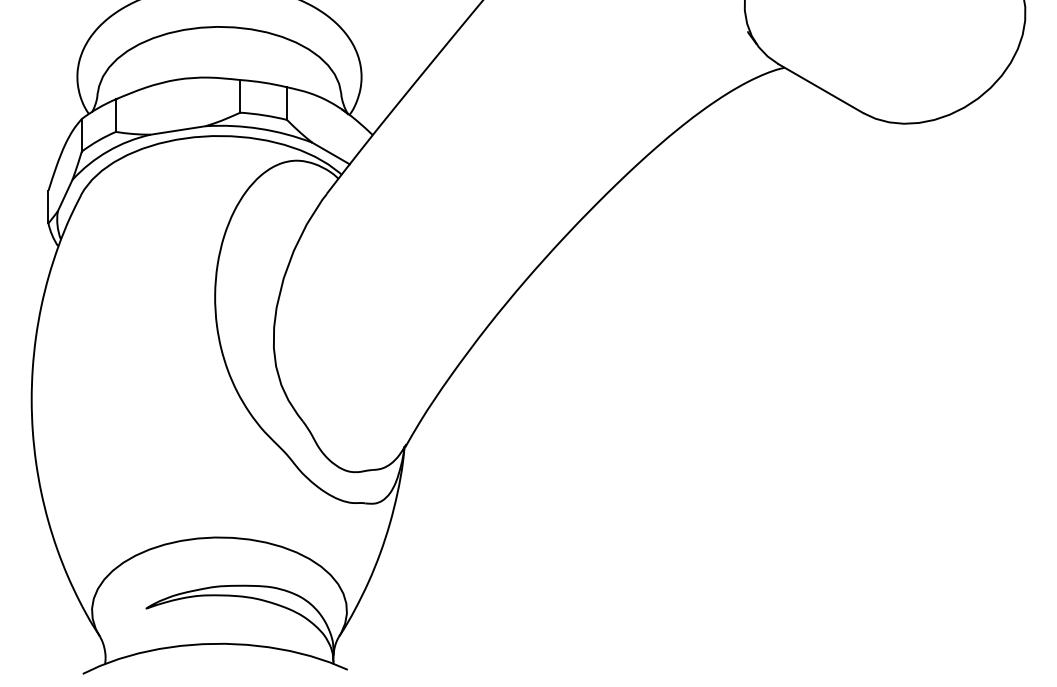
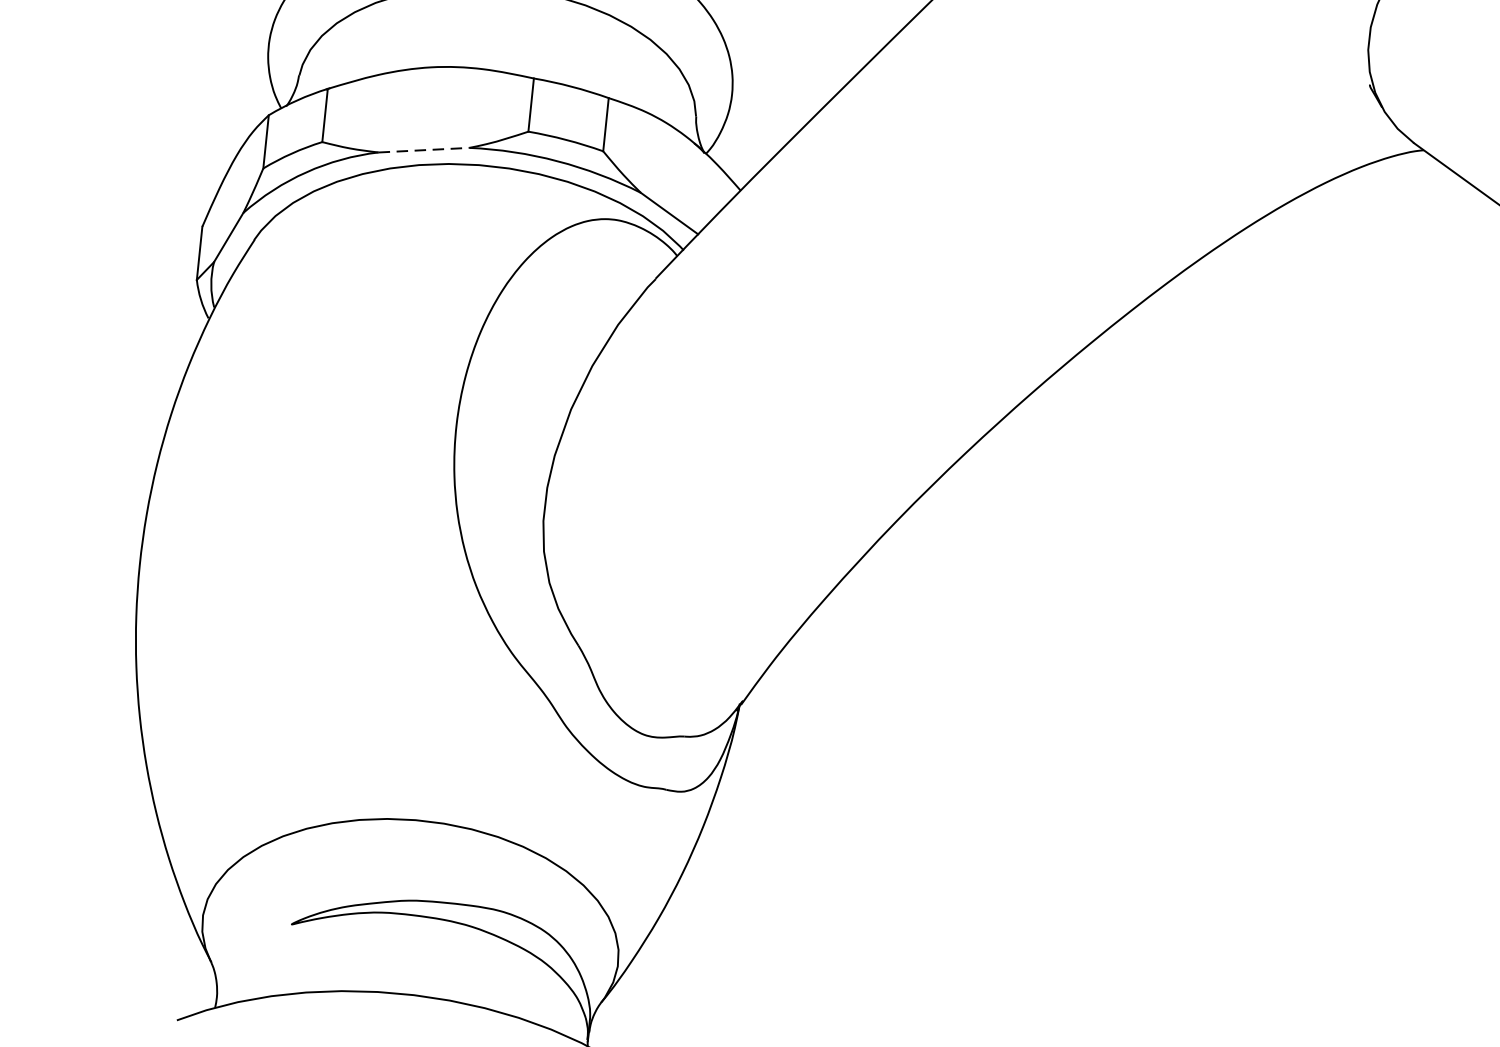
line: (178, 130) -> (424, 150), solid -> dashed

